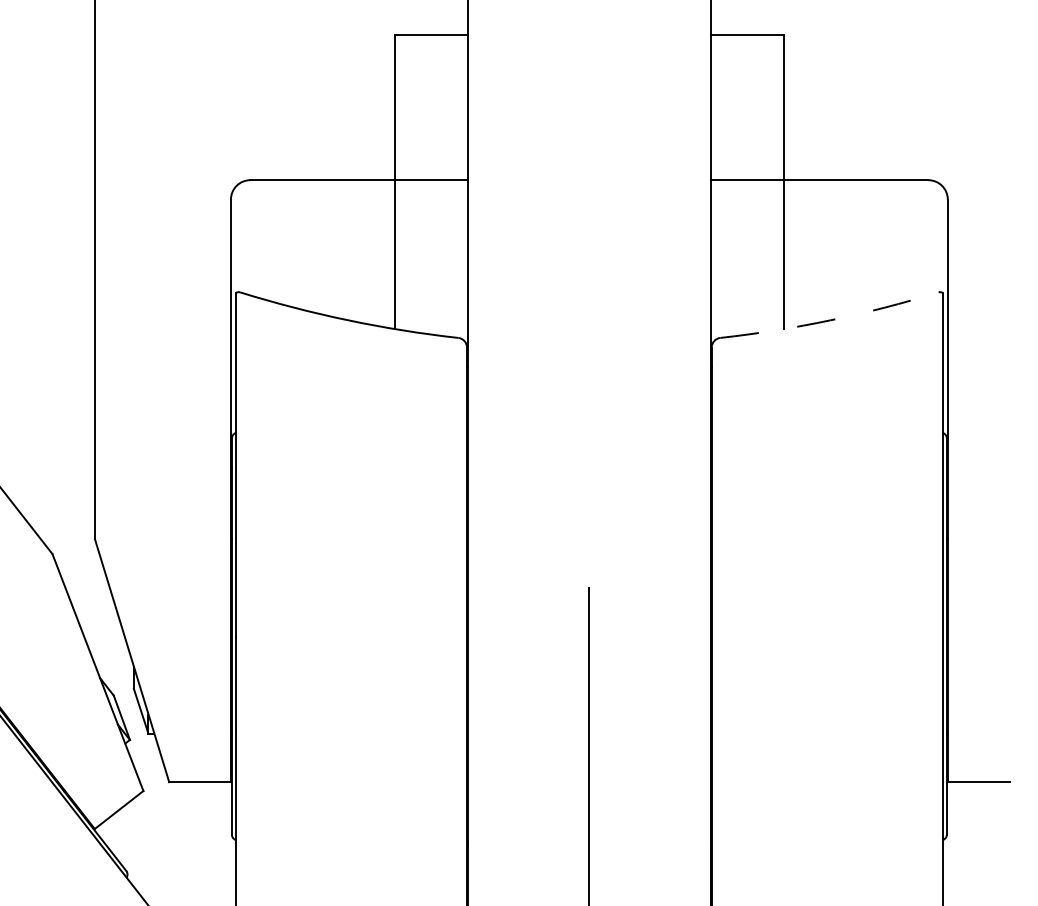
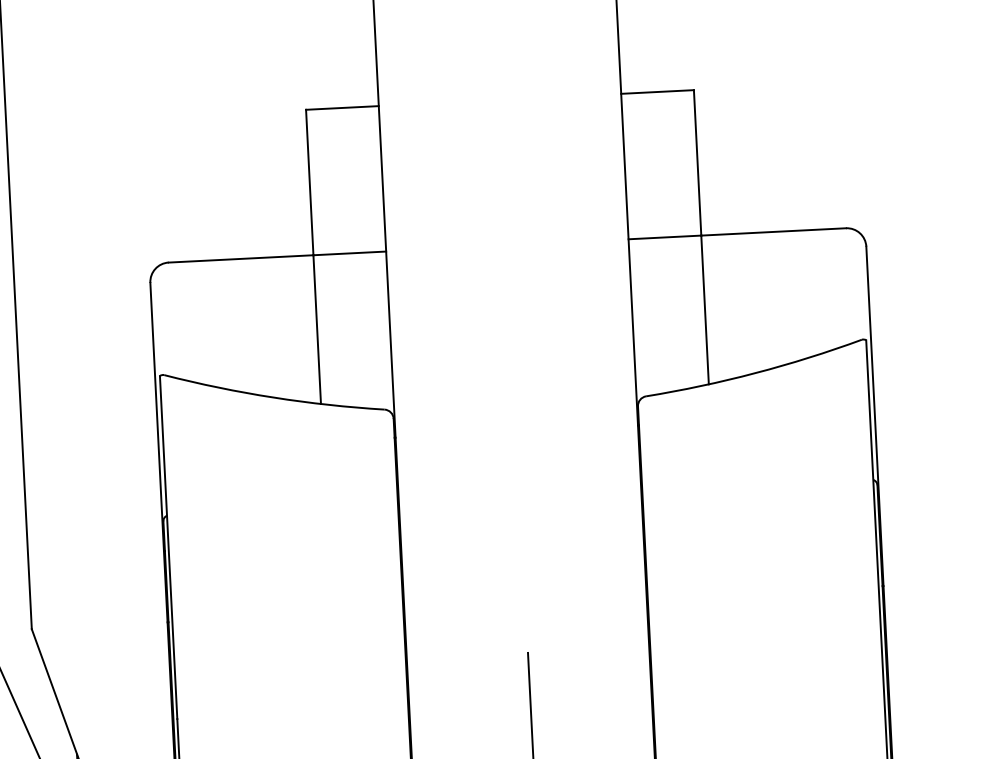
arc: (830, 320) -> (755, 373), dashed -> solid

